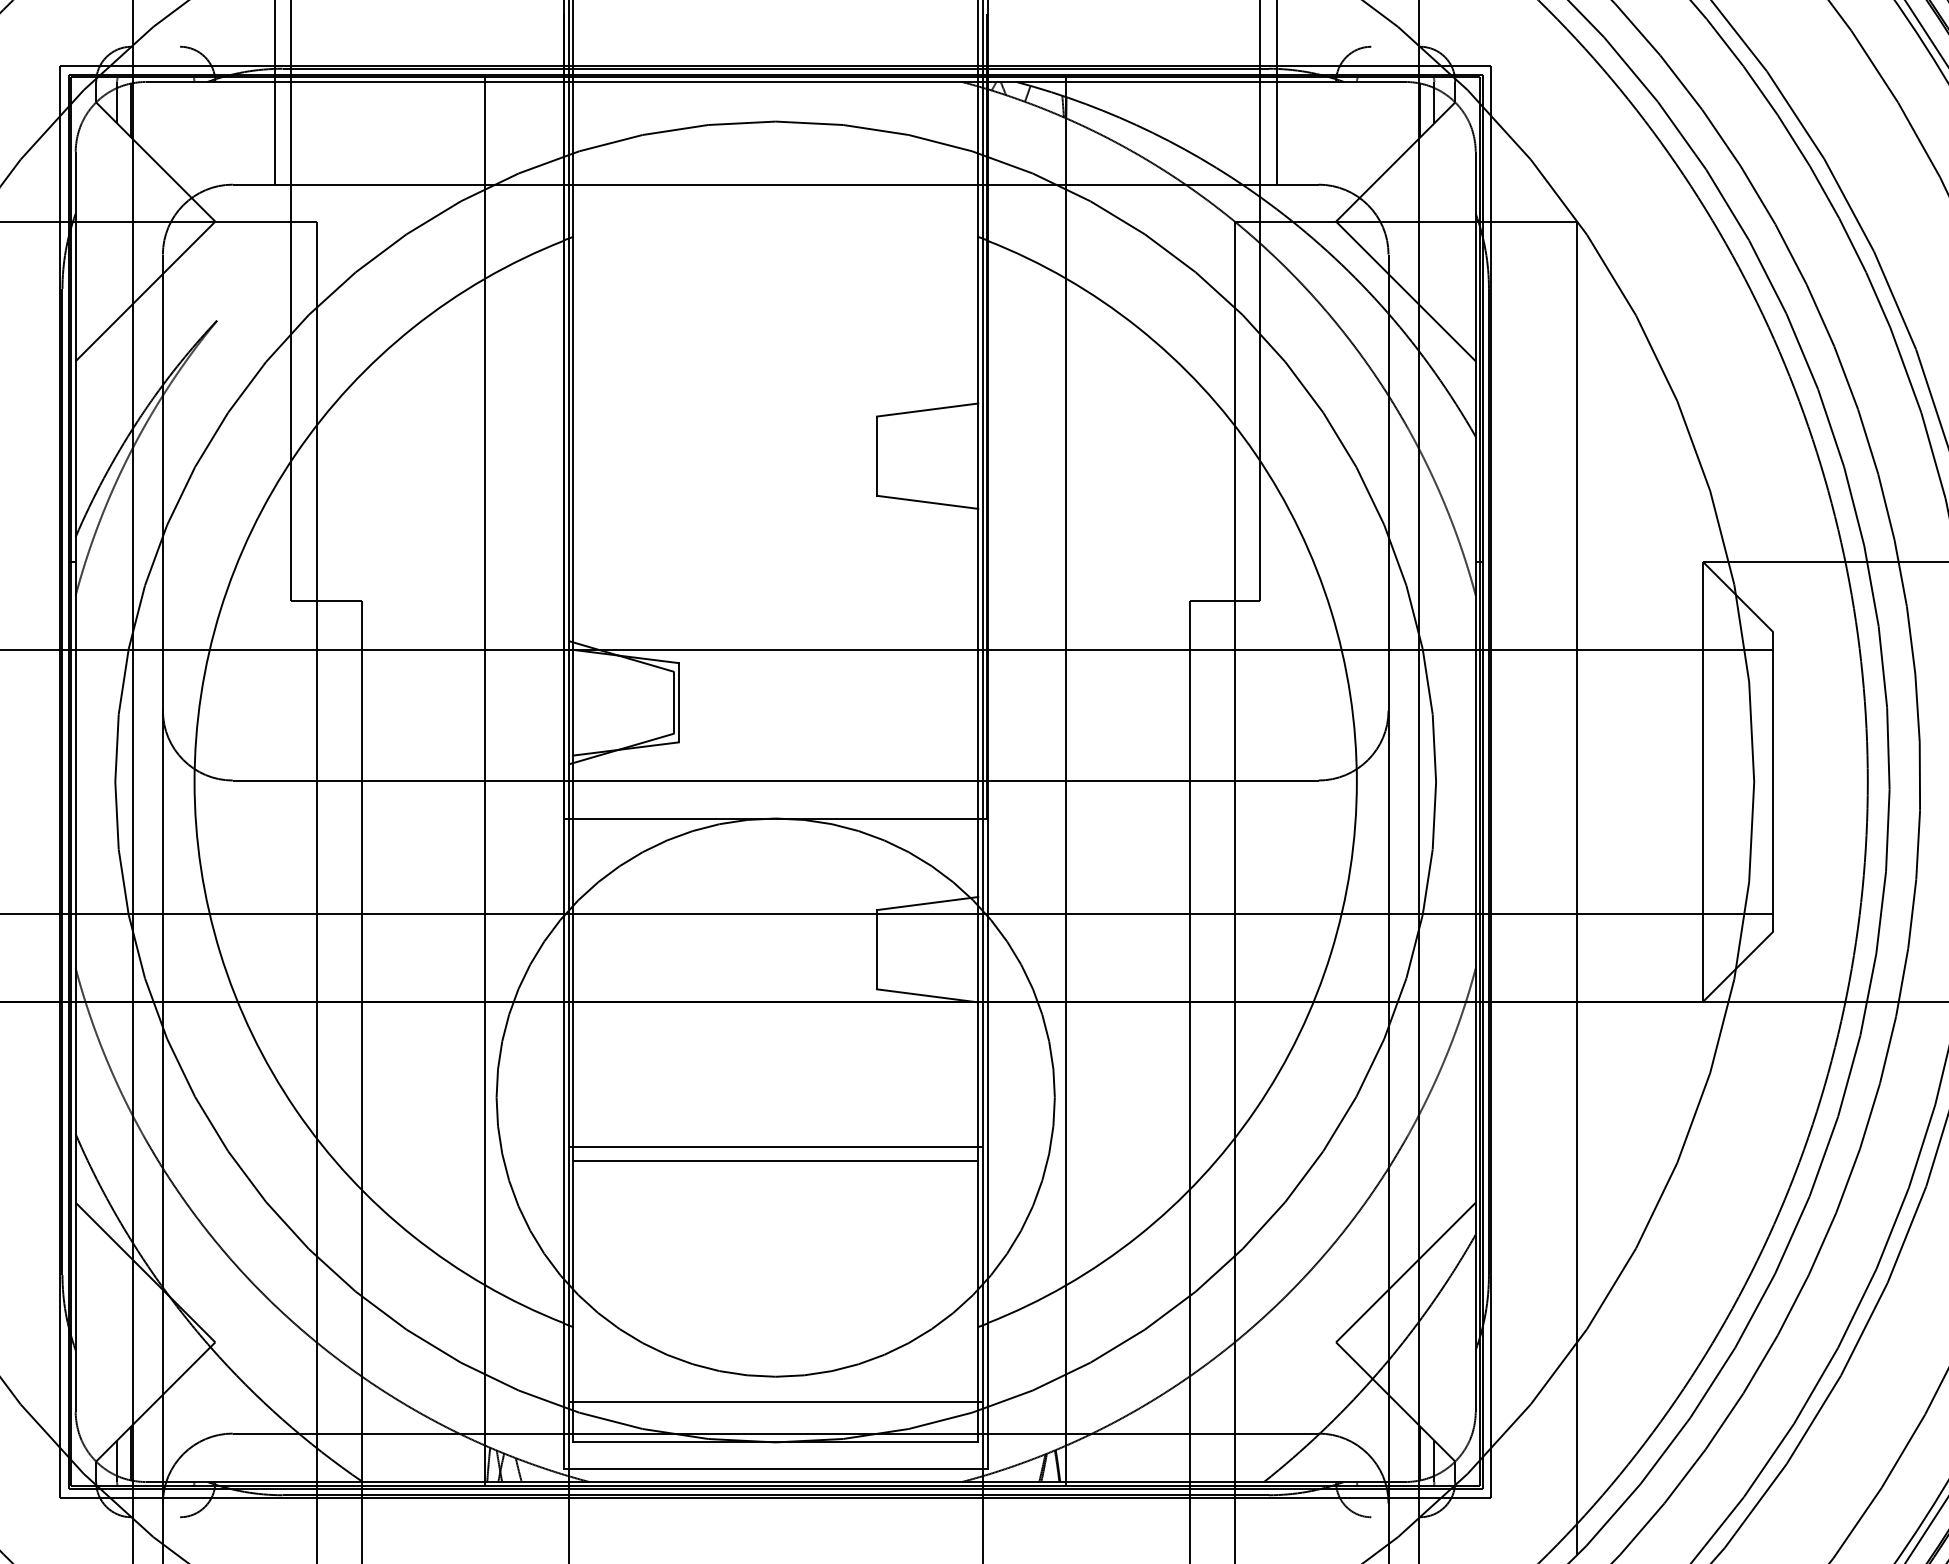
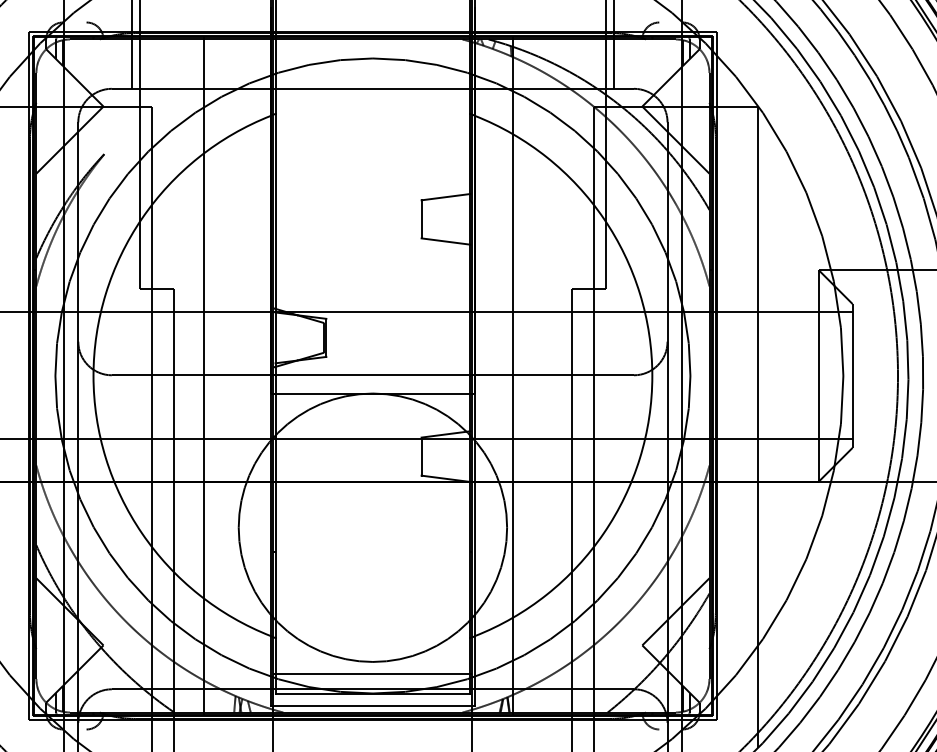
line: (485, 780) -> (204, 375), moved
line: (774, 1147) -> (372, 551), removed
line: (774, 1161) -> (372, 558), removed

